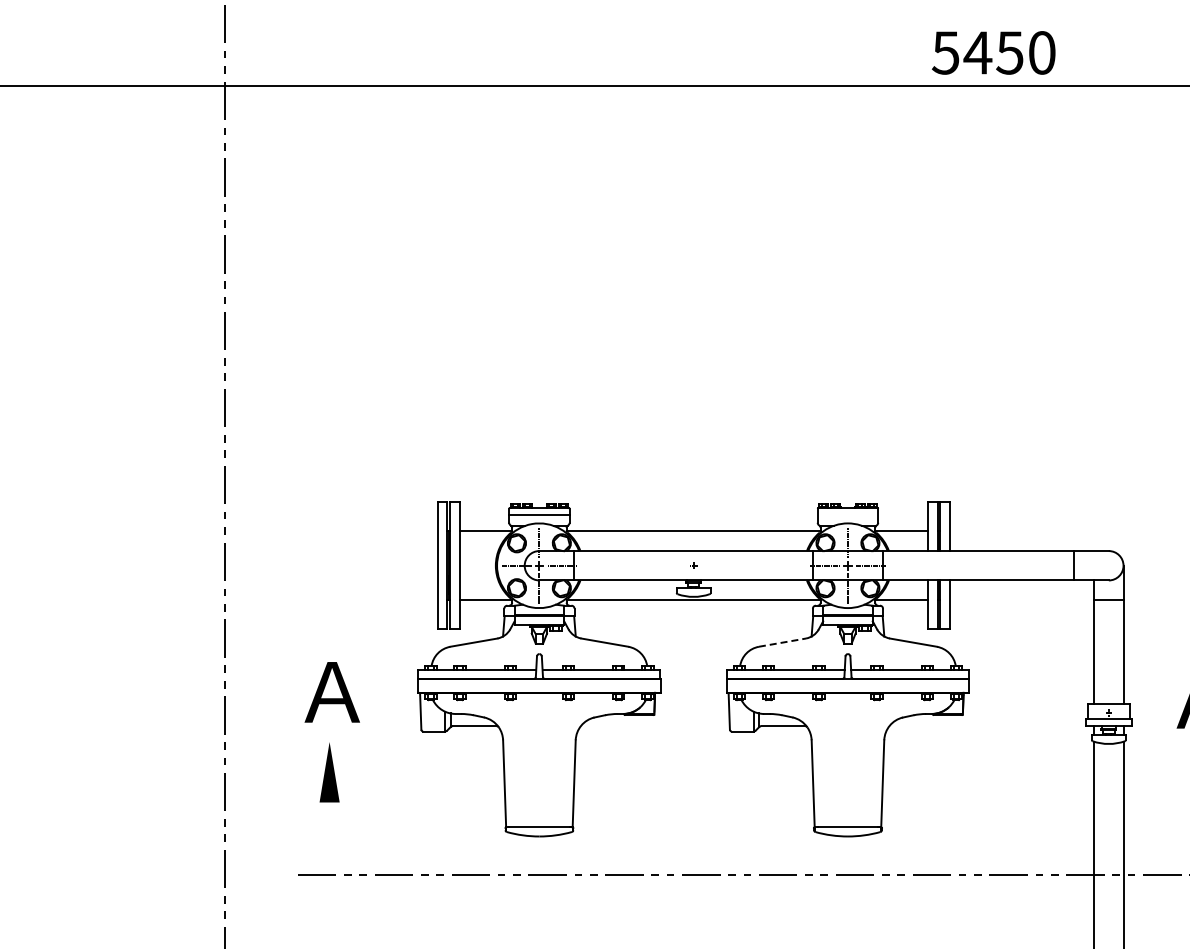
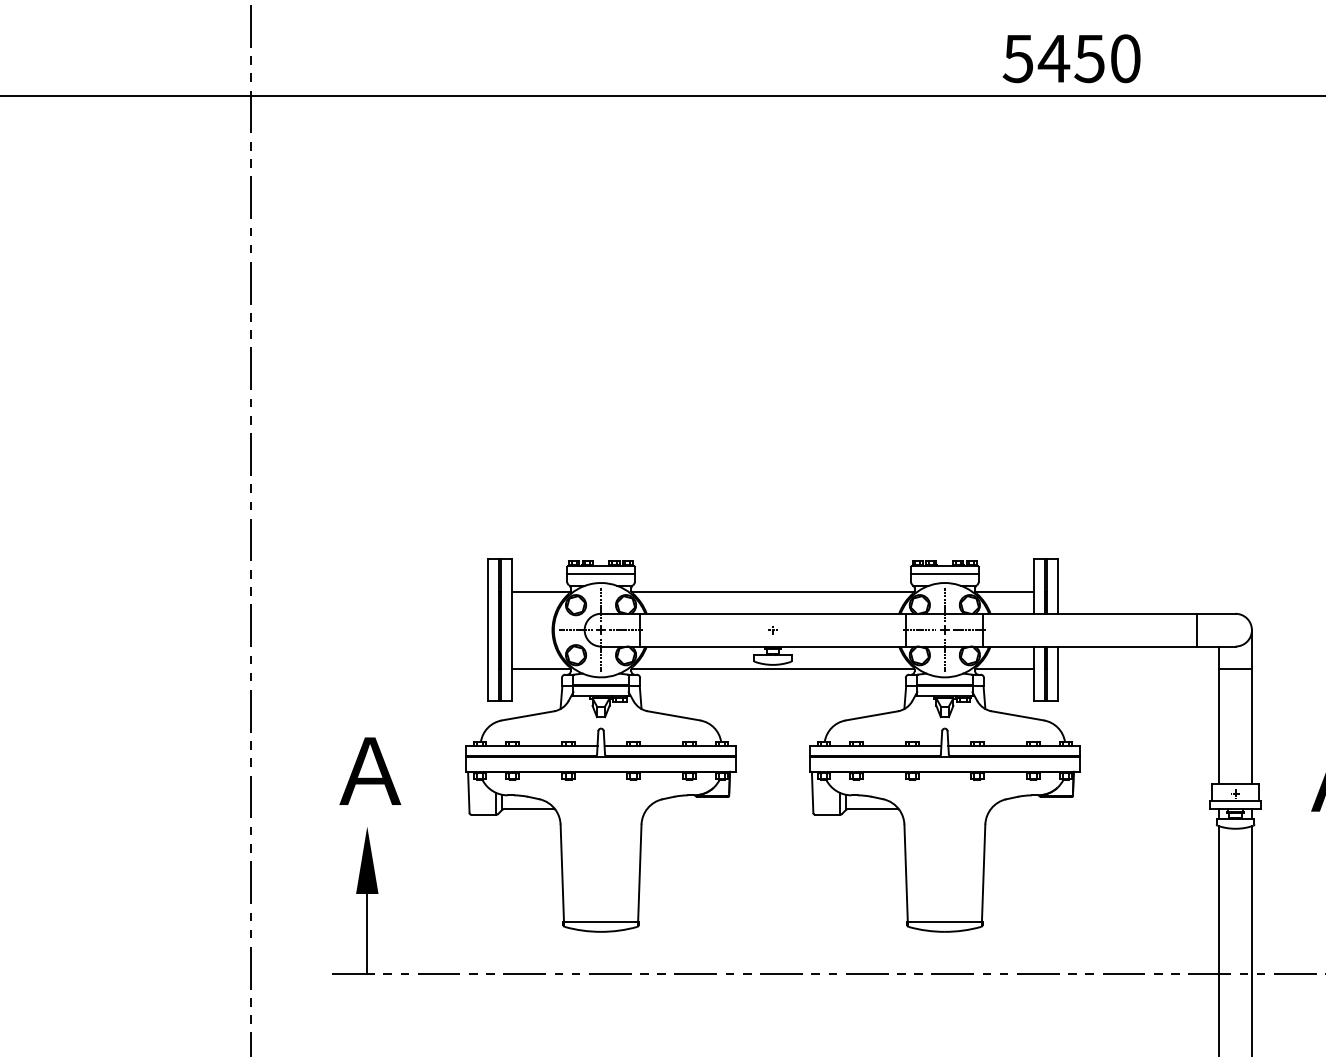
text: (993, 52) -> (1071, 58), moved
line: (847, 514) -> (944, 573), added
line: (782, 642) -> (871, 715), dashed -> solid
line: (329, 838) -> (367, 934), added

